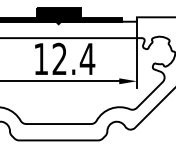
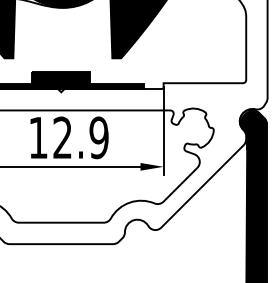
text: (87, 58) -> (99, 137), 12.4 -> 12.9

